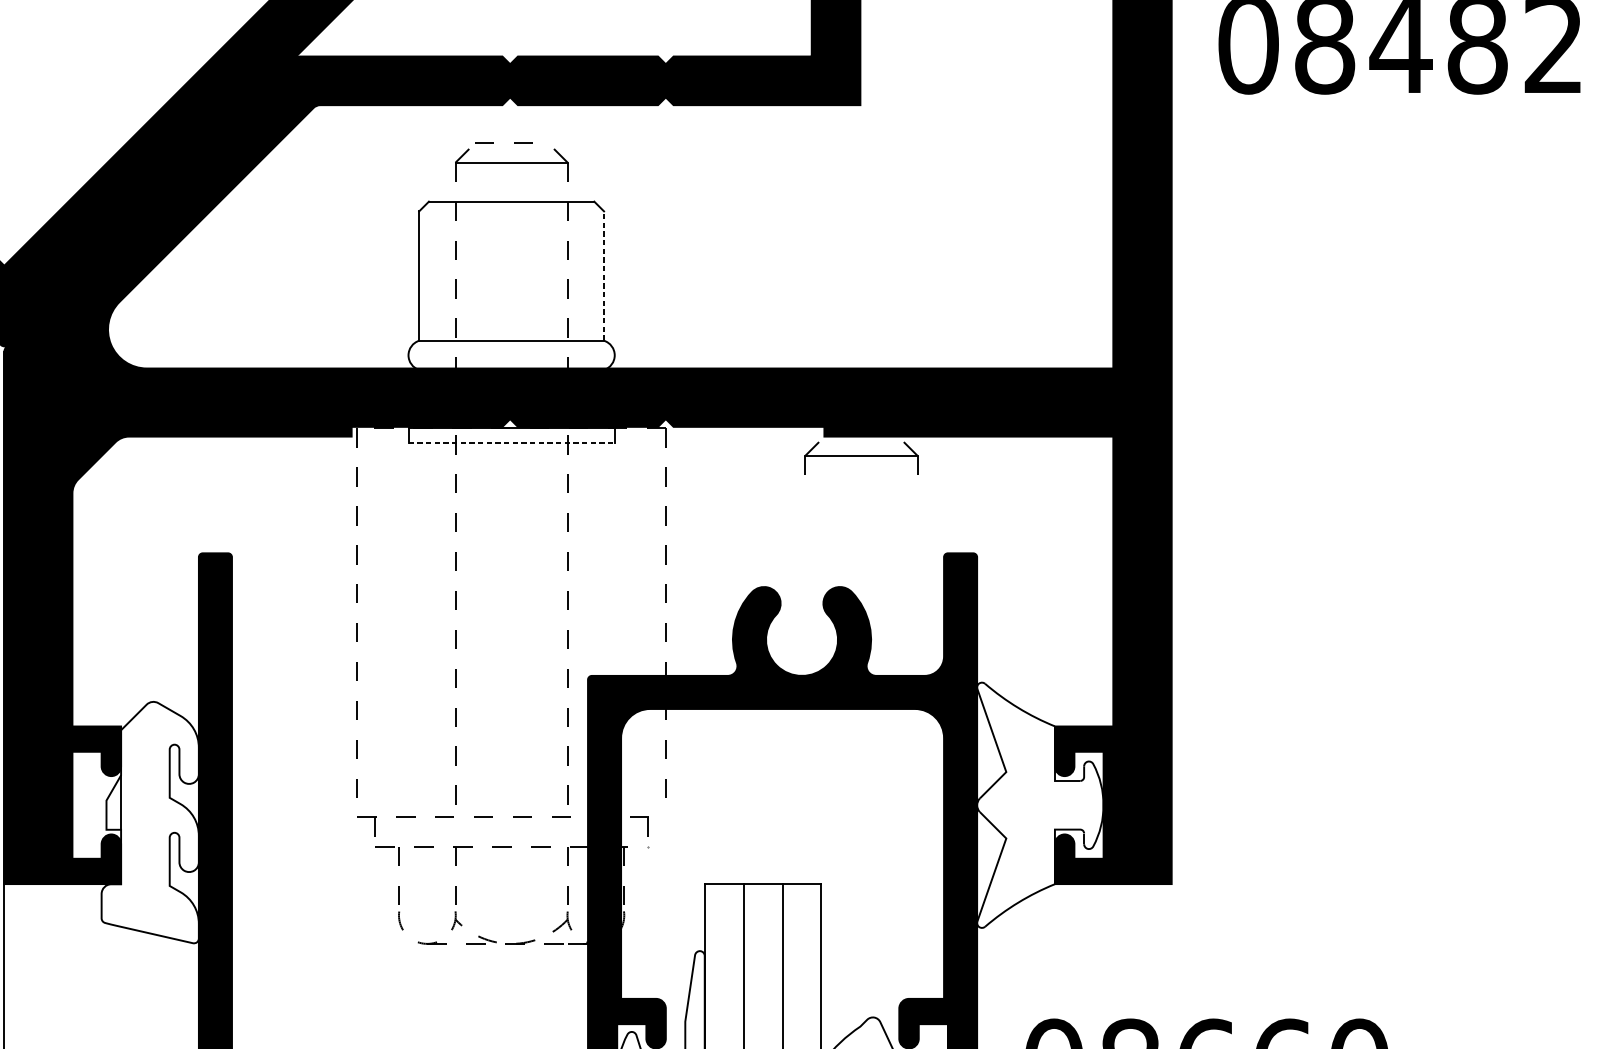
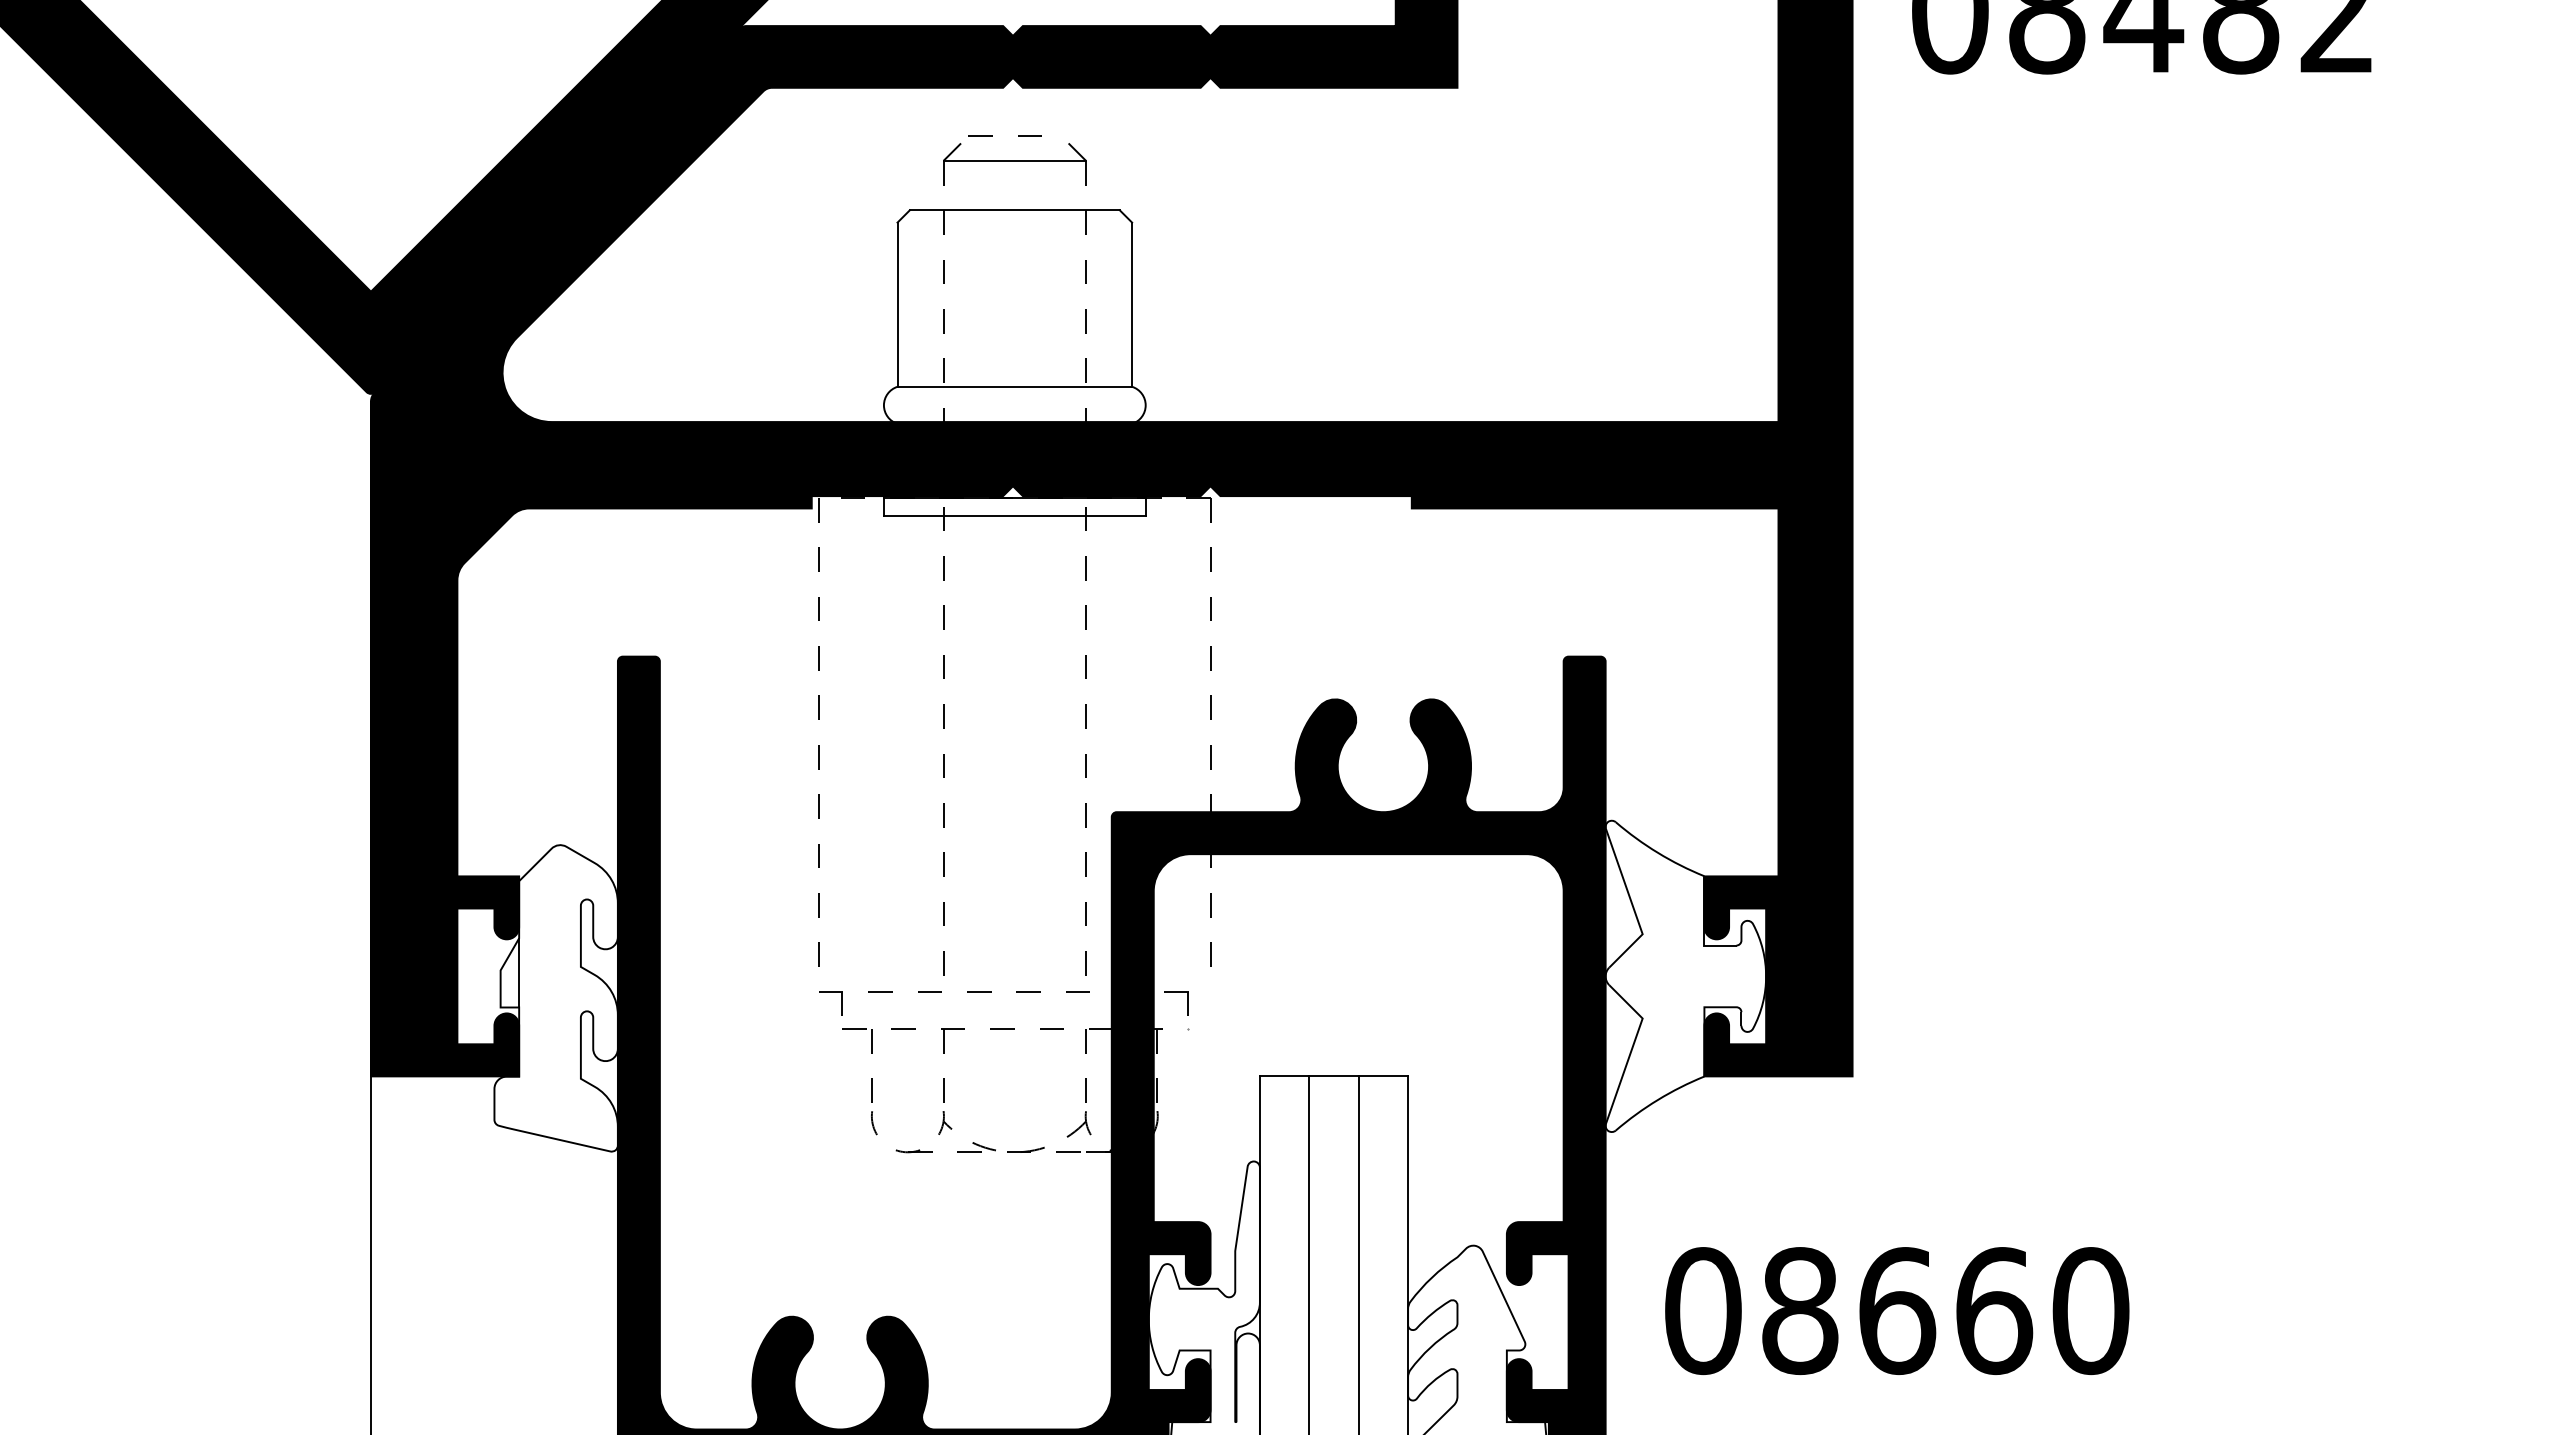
line: (604, 275) -> (1132, 304), dashed -> solid
line: (511, 442) -> (1014, 516), dashed -> solid
part: (861, 458) -> (1458, 536), removed

